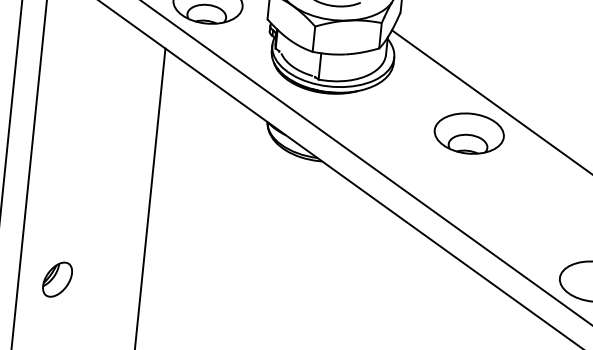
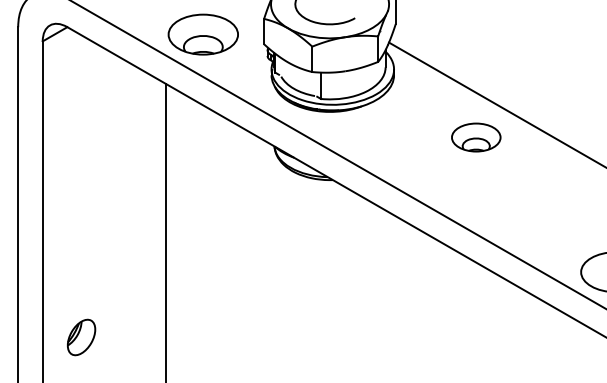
part: (468, 133) -> (475, 137), size x0.7
part: (57, 279) -> (81, 337), moved

